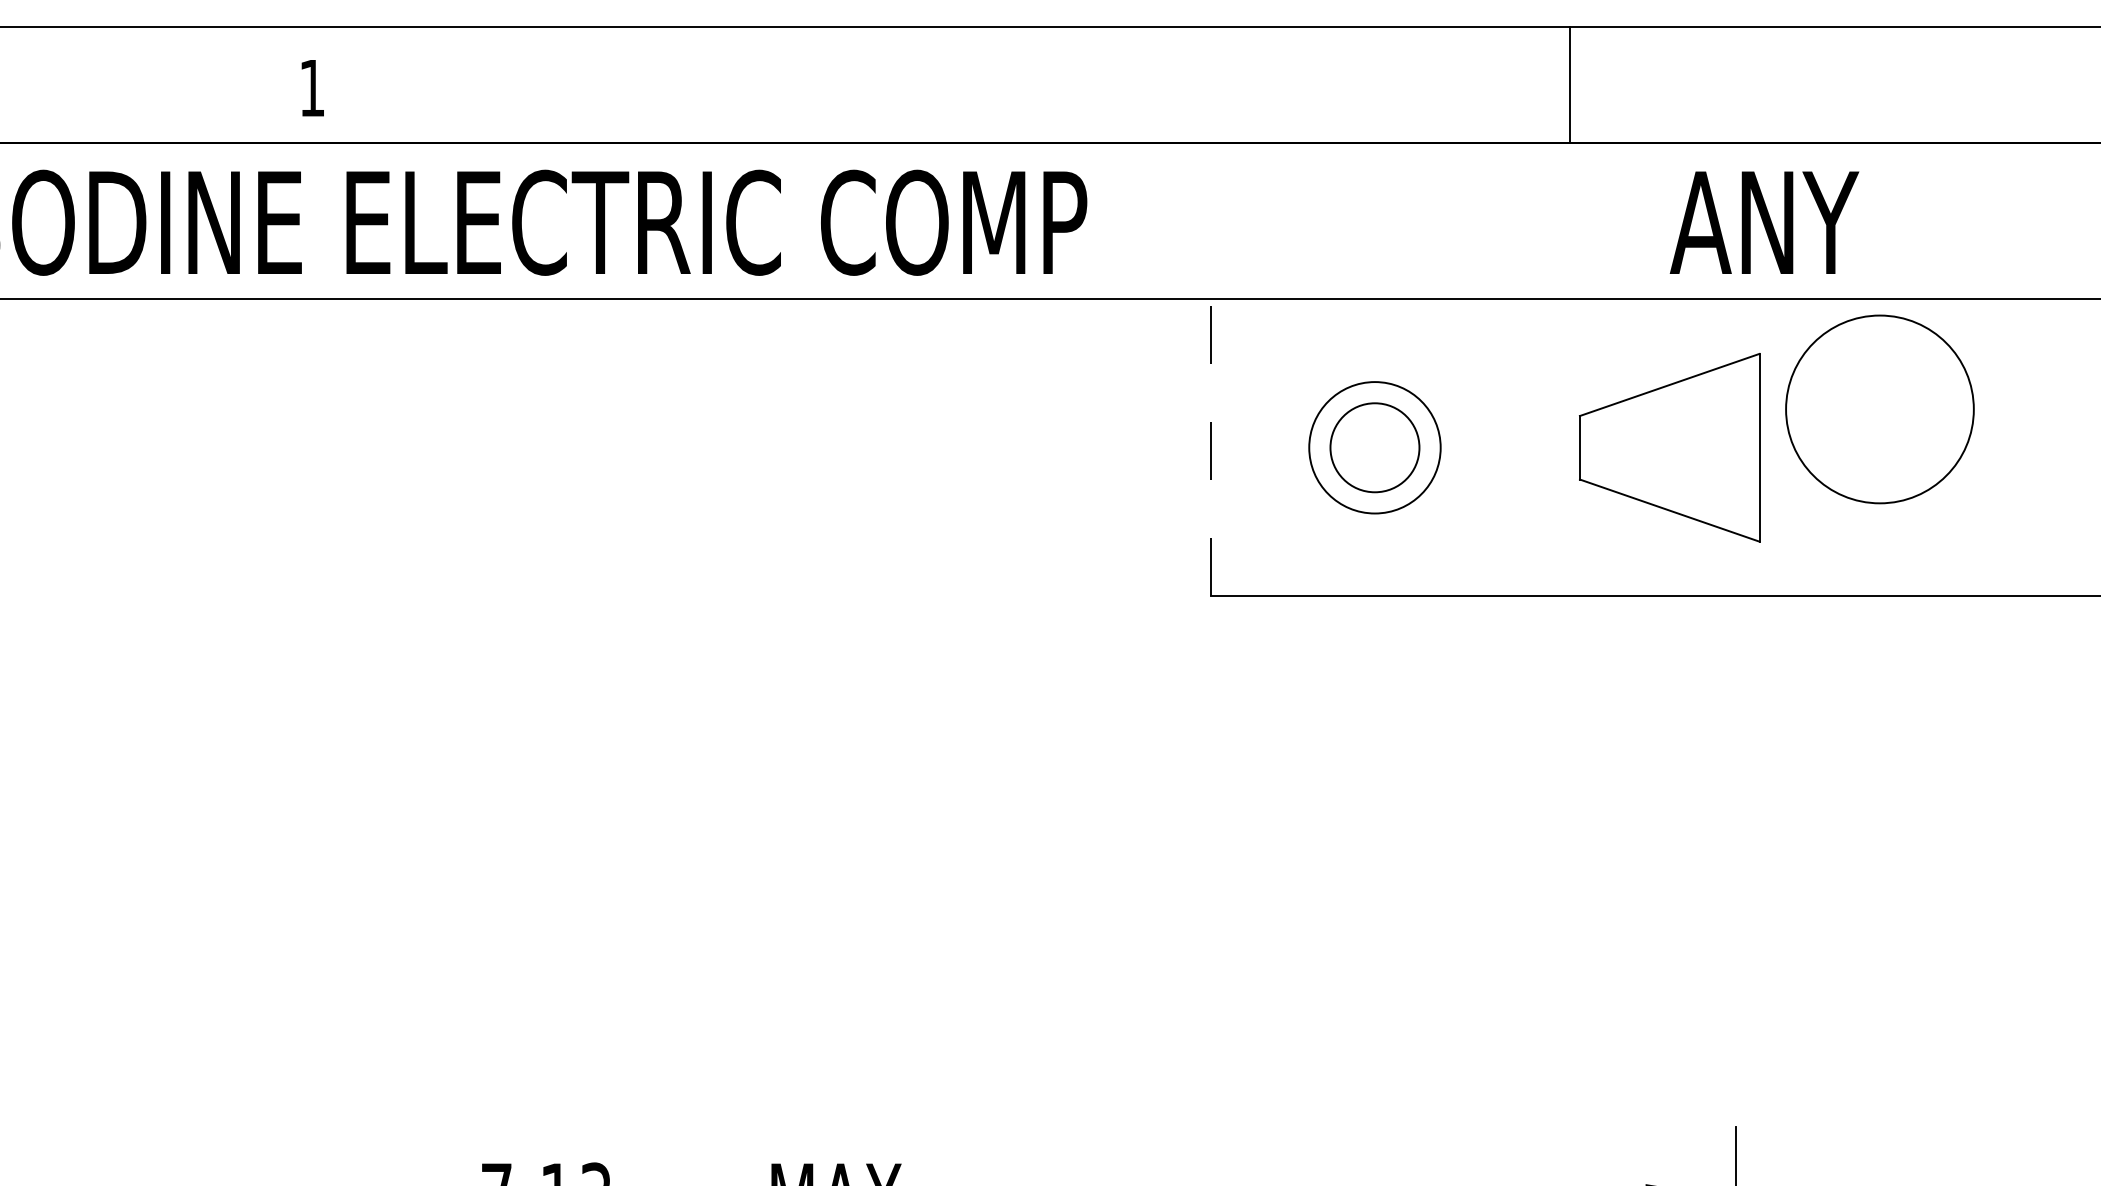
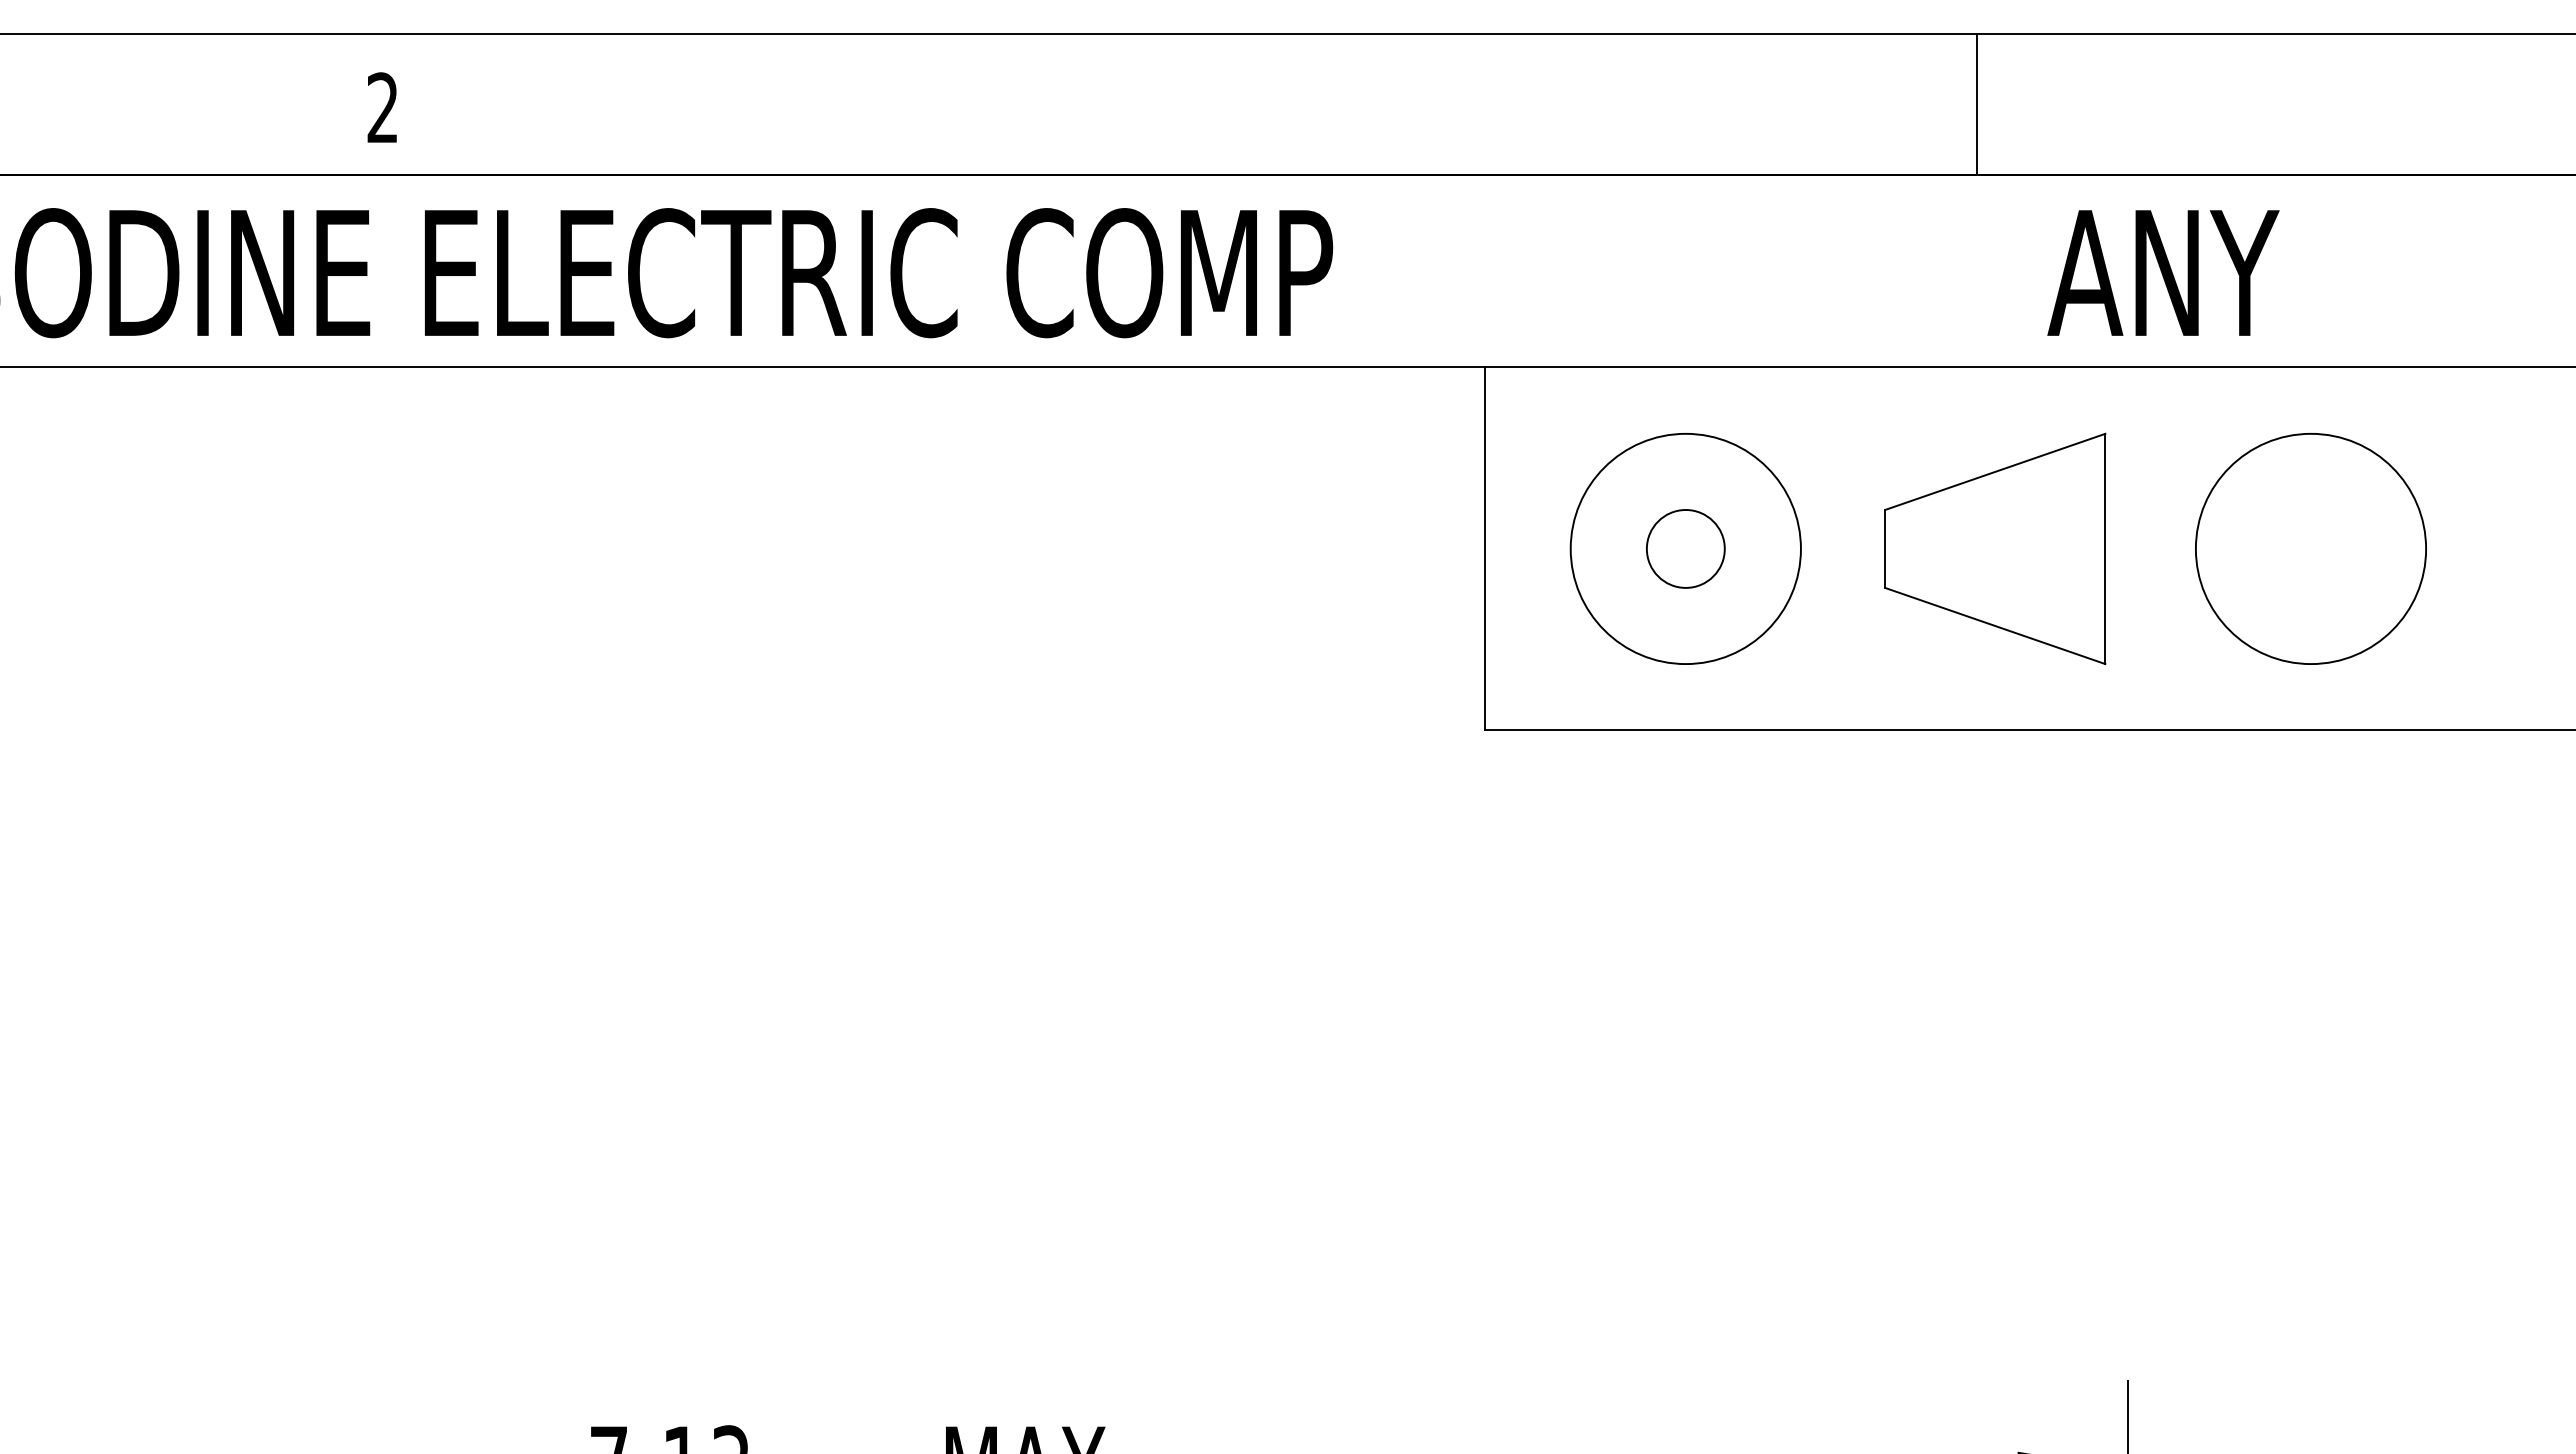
line: (1570, 85) -> (1977, 104), moved
text: (311, 87) -> (382, 107), 1 -> 2
circle: (1879, 409) -> (2310, 548), moved
line: (1210, 447) -> (1484, 548), dashed -> solid
circle: (1374, 447) -> (1685, 548), size x0.71
circle: (1374, 447) -> (1685, 548), size x1.43
part: (1669, 447) -> (1995, 548), moved

